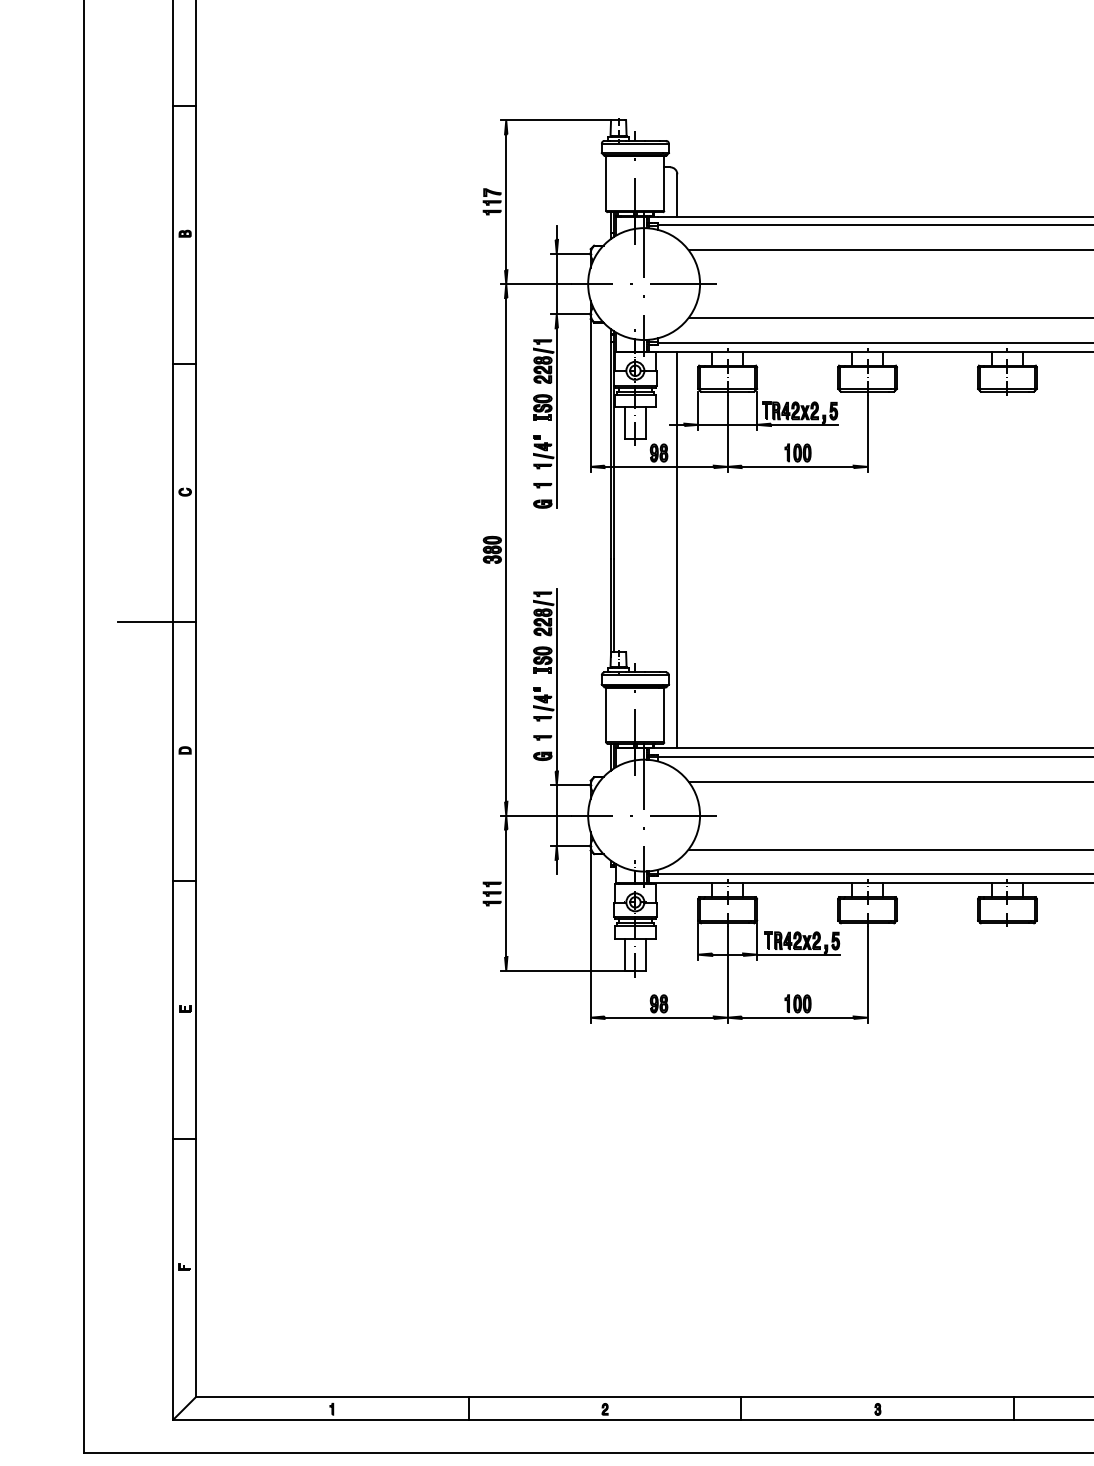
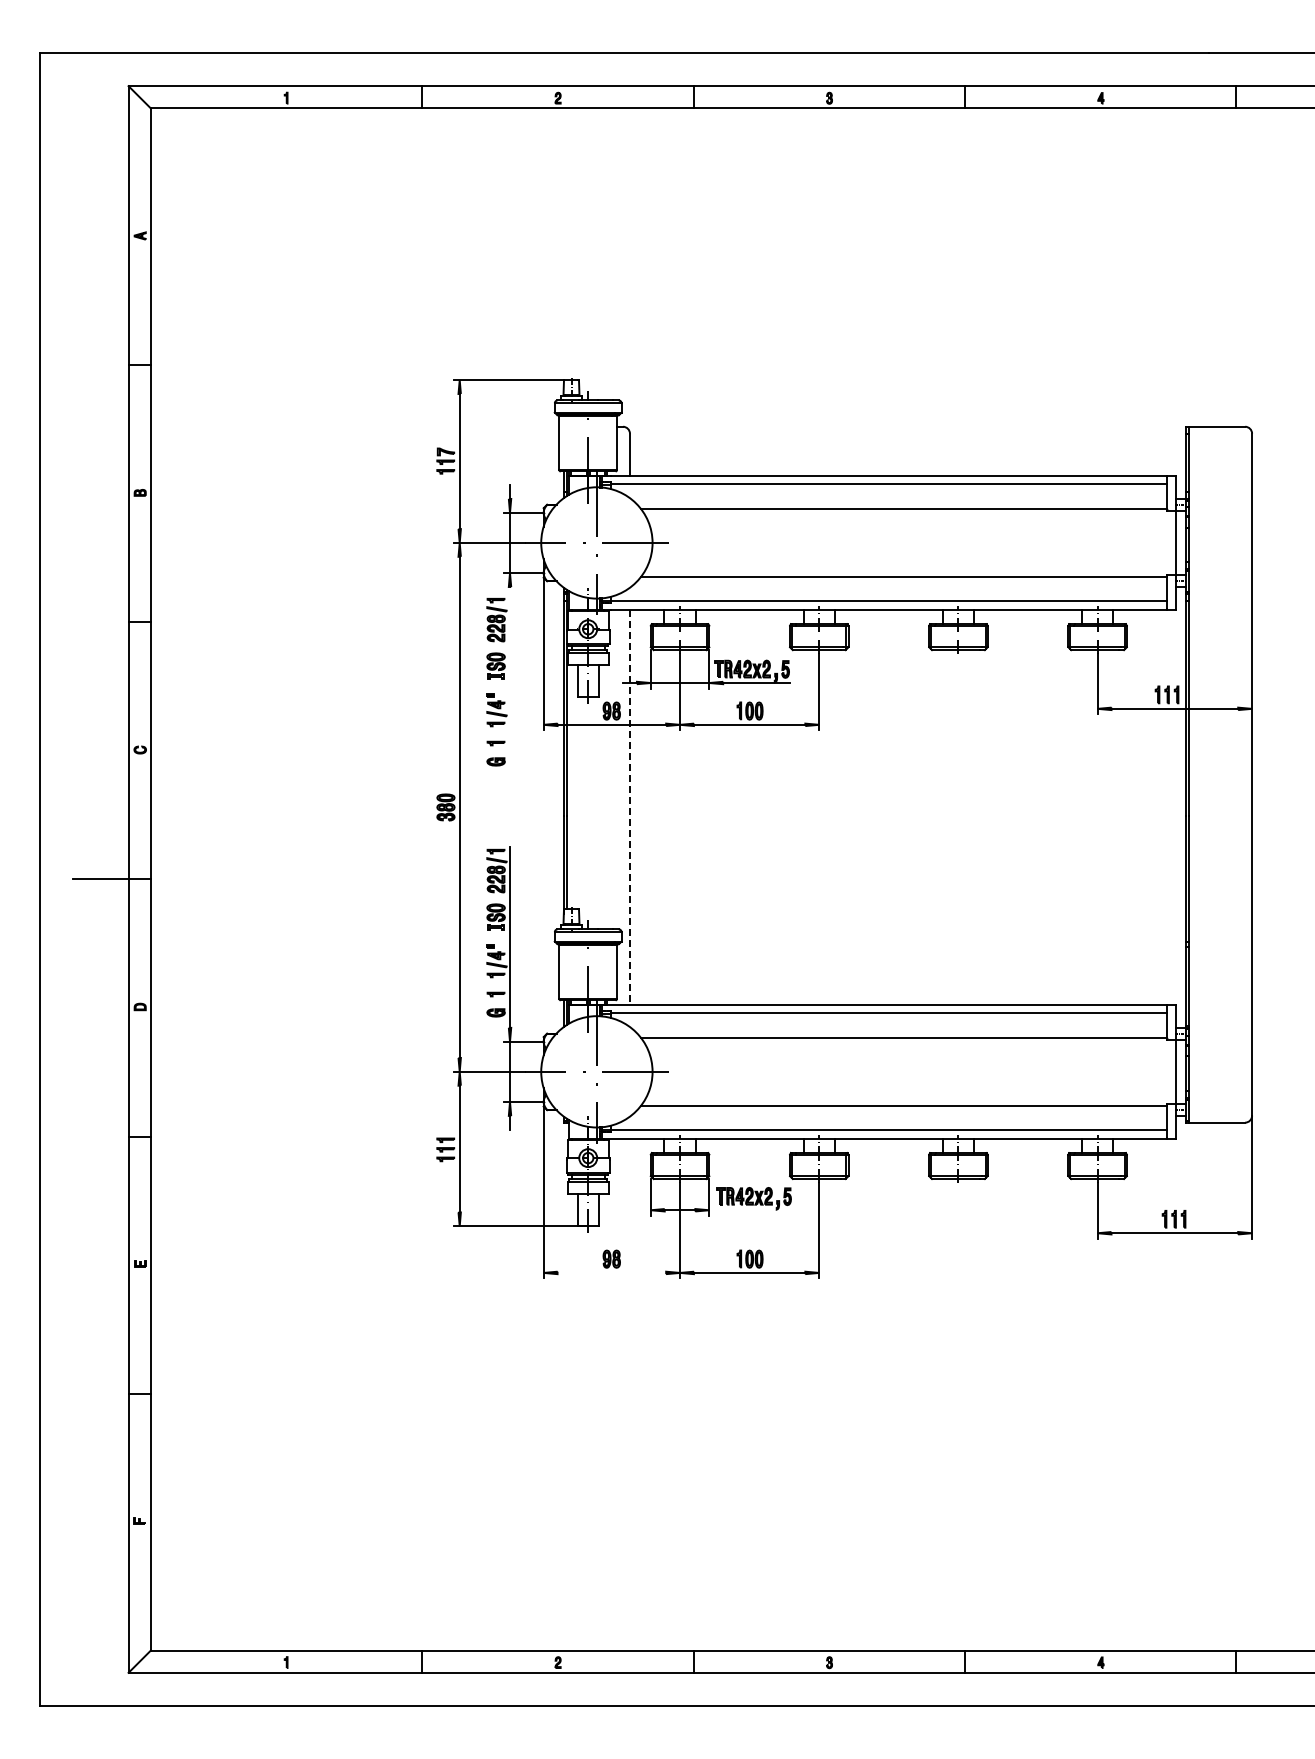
line: (557, 418) -> (510, 676), removed
line: (676, 549) -> (629, 807), solid -> dashed
line: (798, 954) -> (750, 1210), removed
line: (658, 1017) -> (611, 1272), removed

